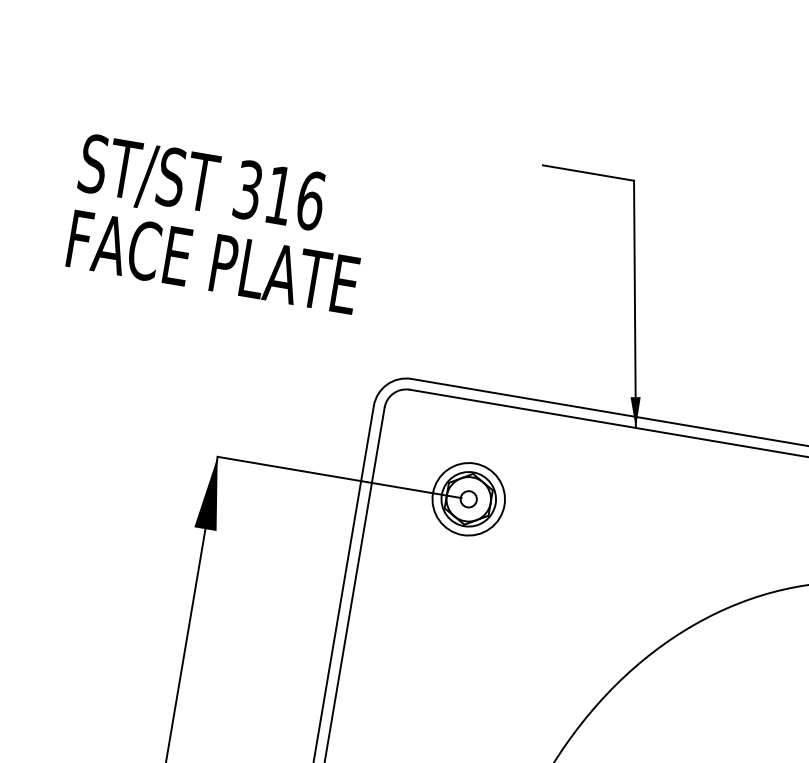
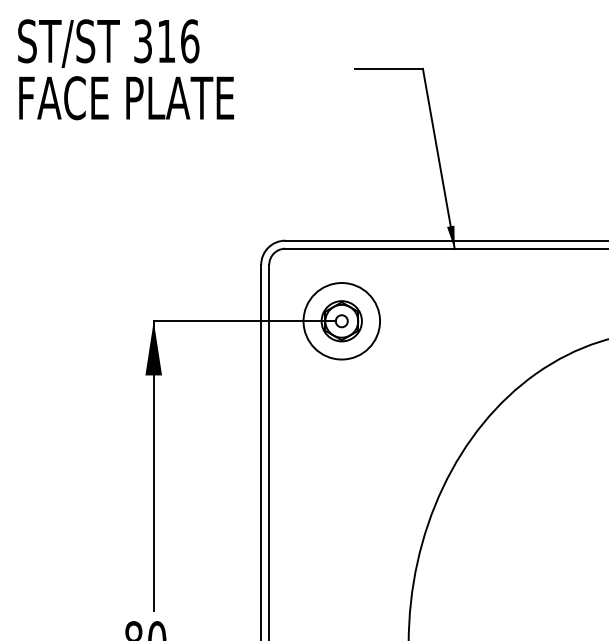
text: (218, 223) -> (125, 69), moved
circle: (468, 499) -> (341, 321), size x1.43

